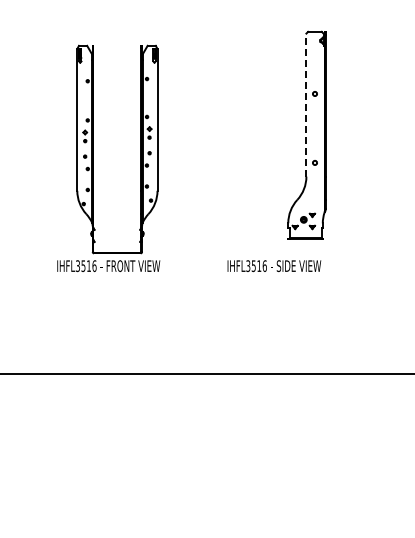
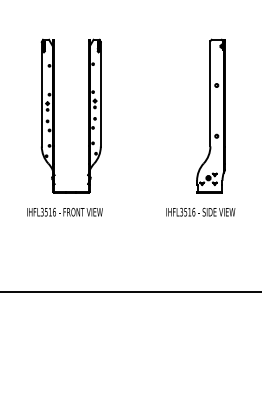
line: (306, 105) -> (210, 94), dashed -> solid
part: (140, 149) -> (88, 116), moved
text: (274, 265) -> (200, 211), moved

